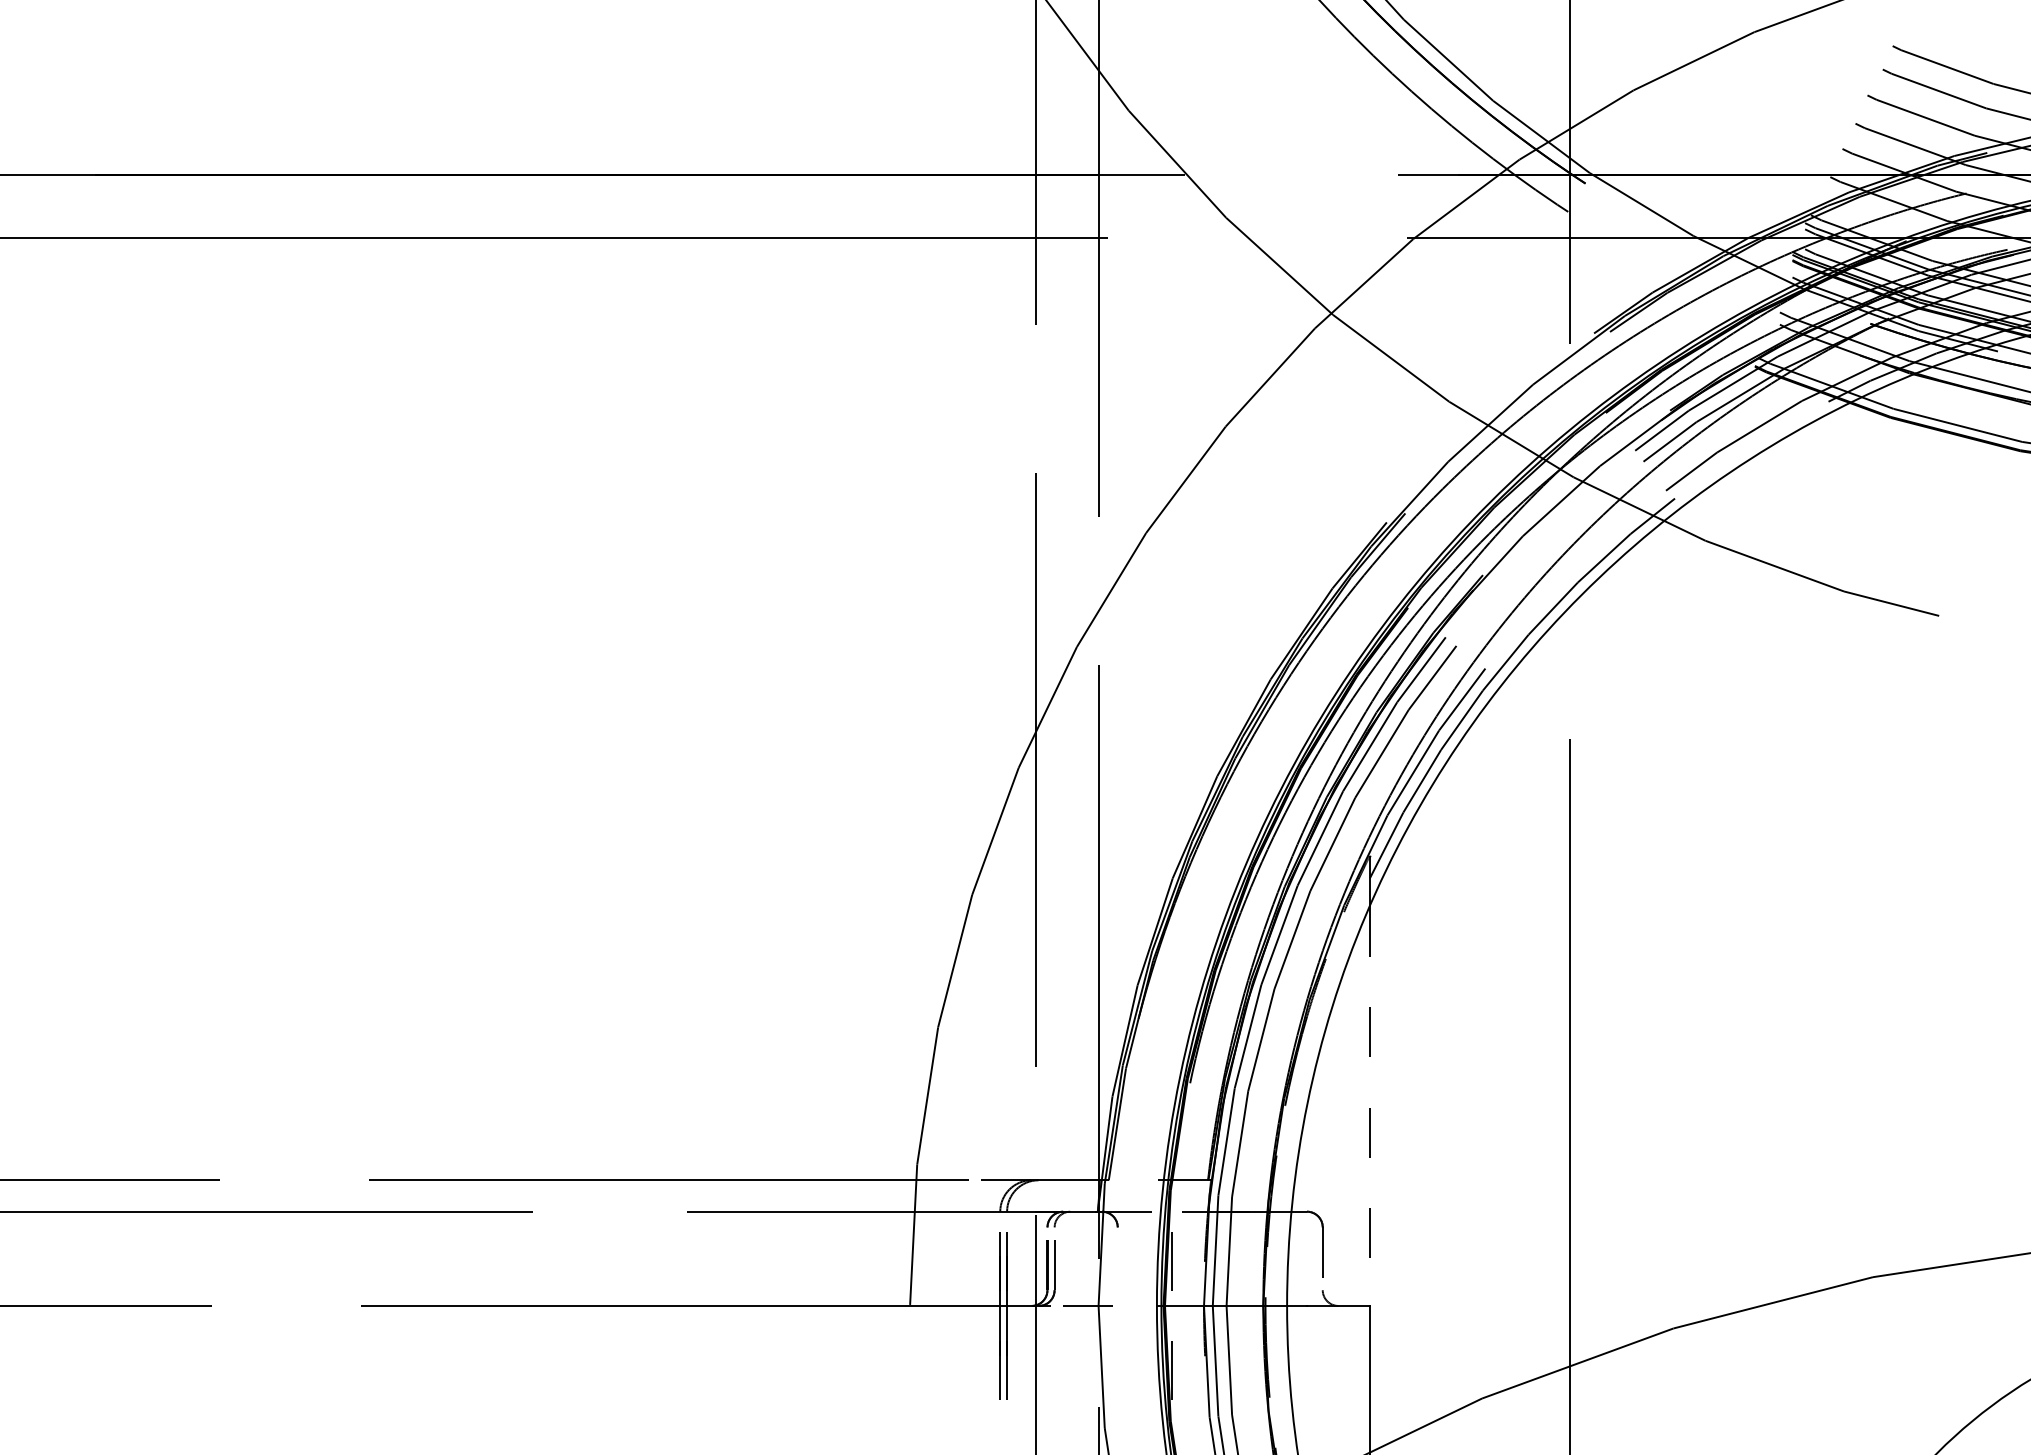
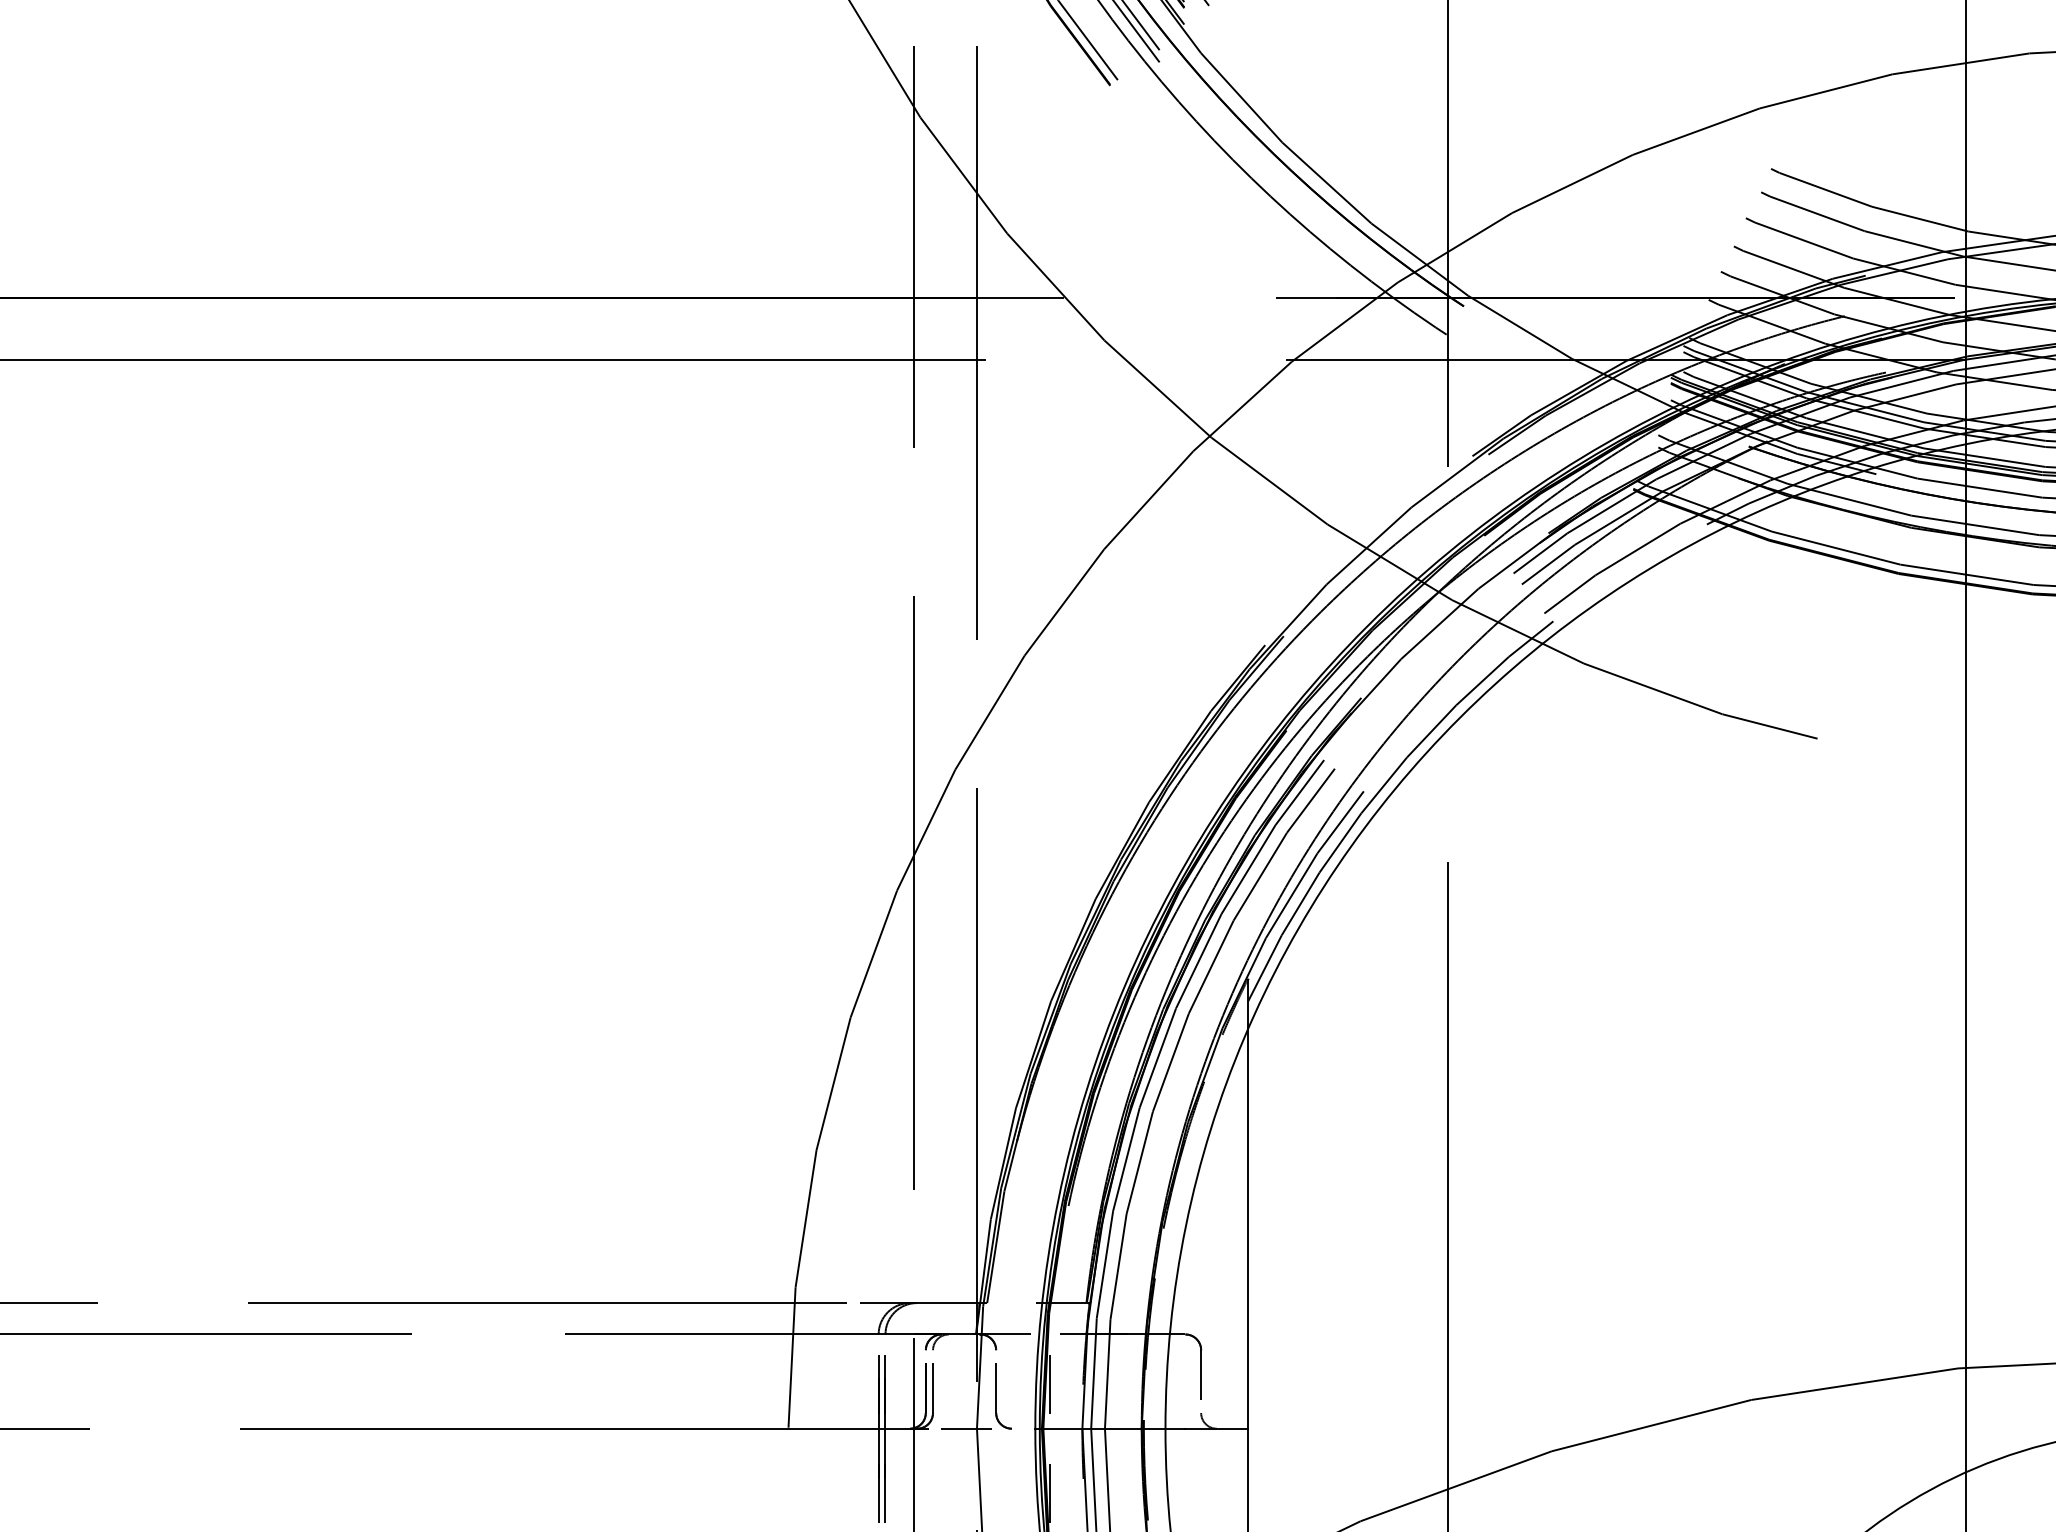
line: (1370, 1105) -> (1248, 1228), dashed -> solid
part: (1118, 1273) -> (996, 1396), added

